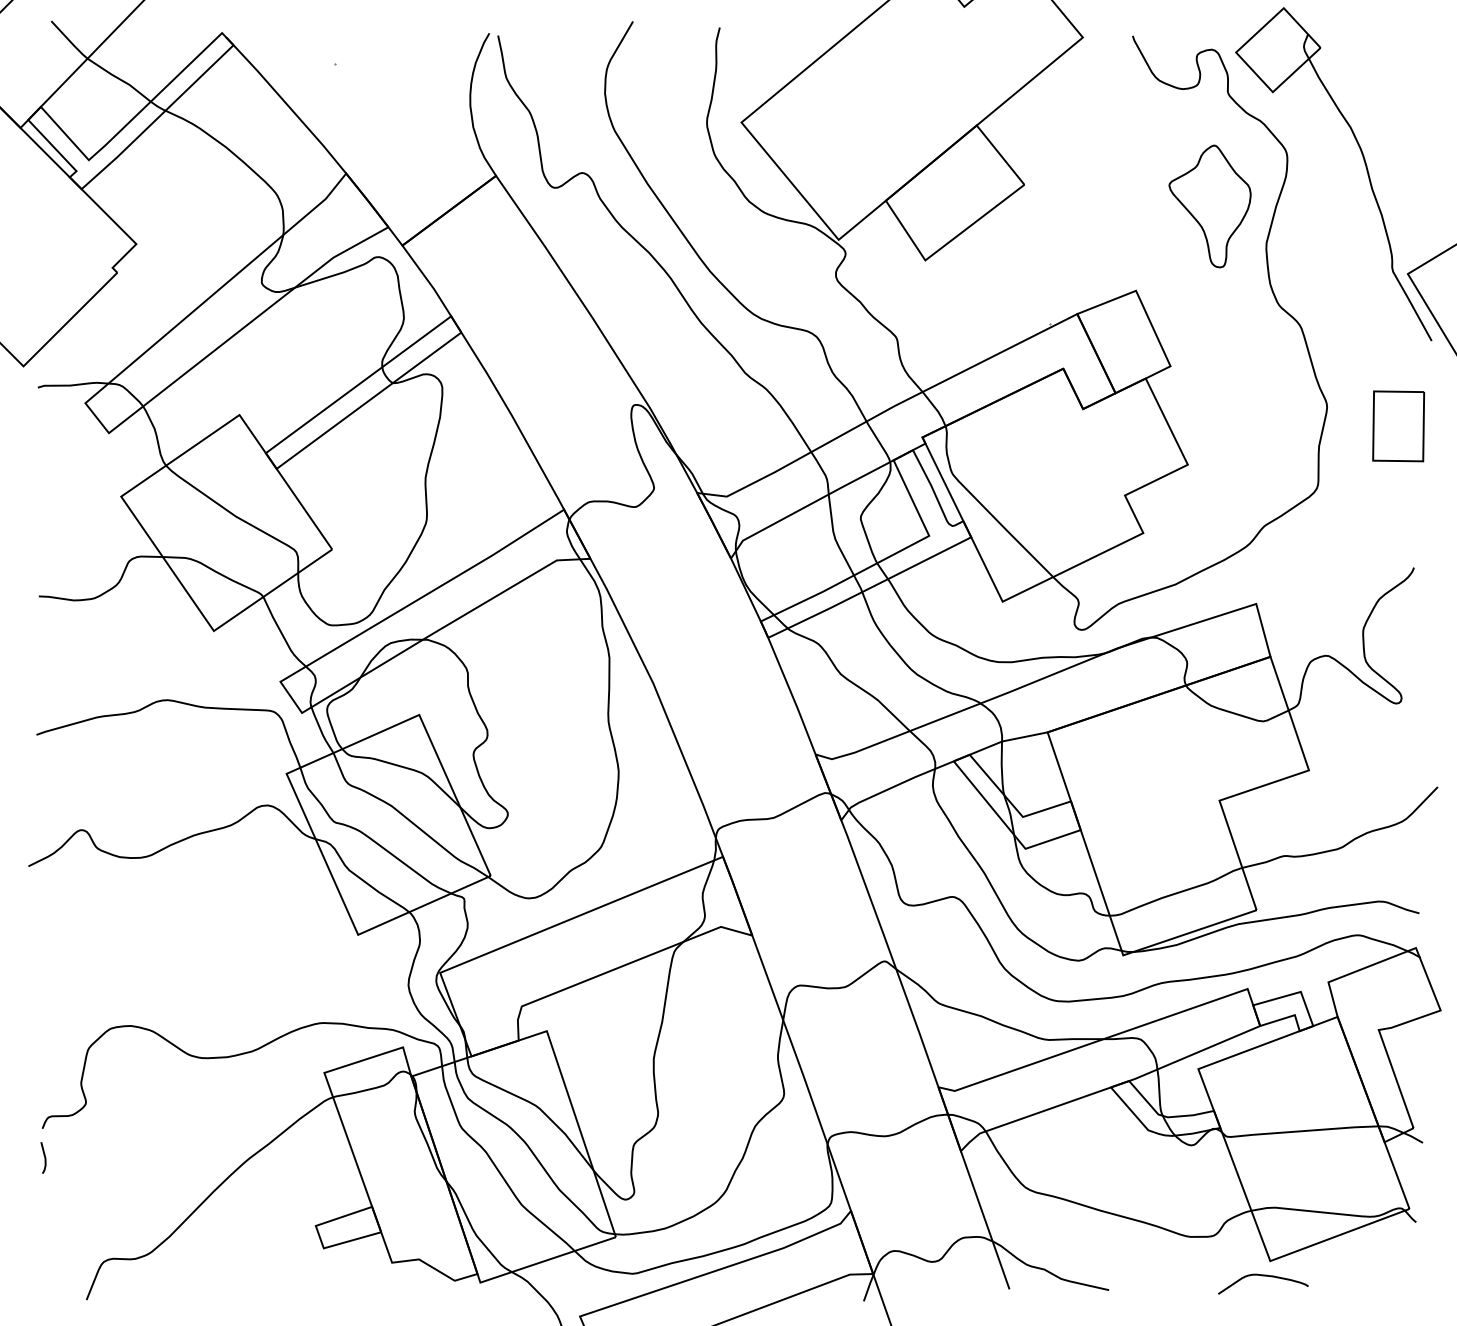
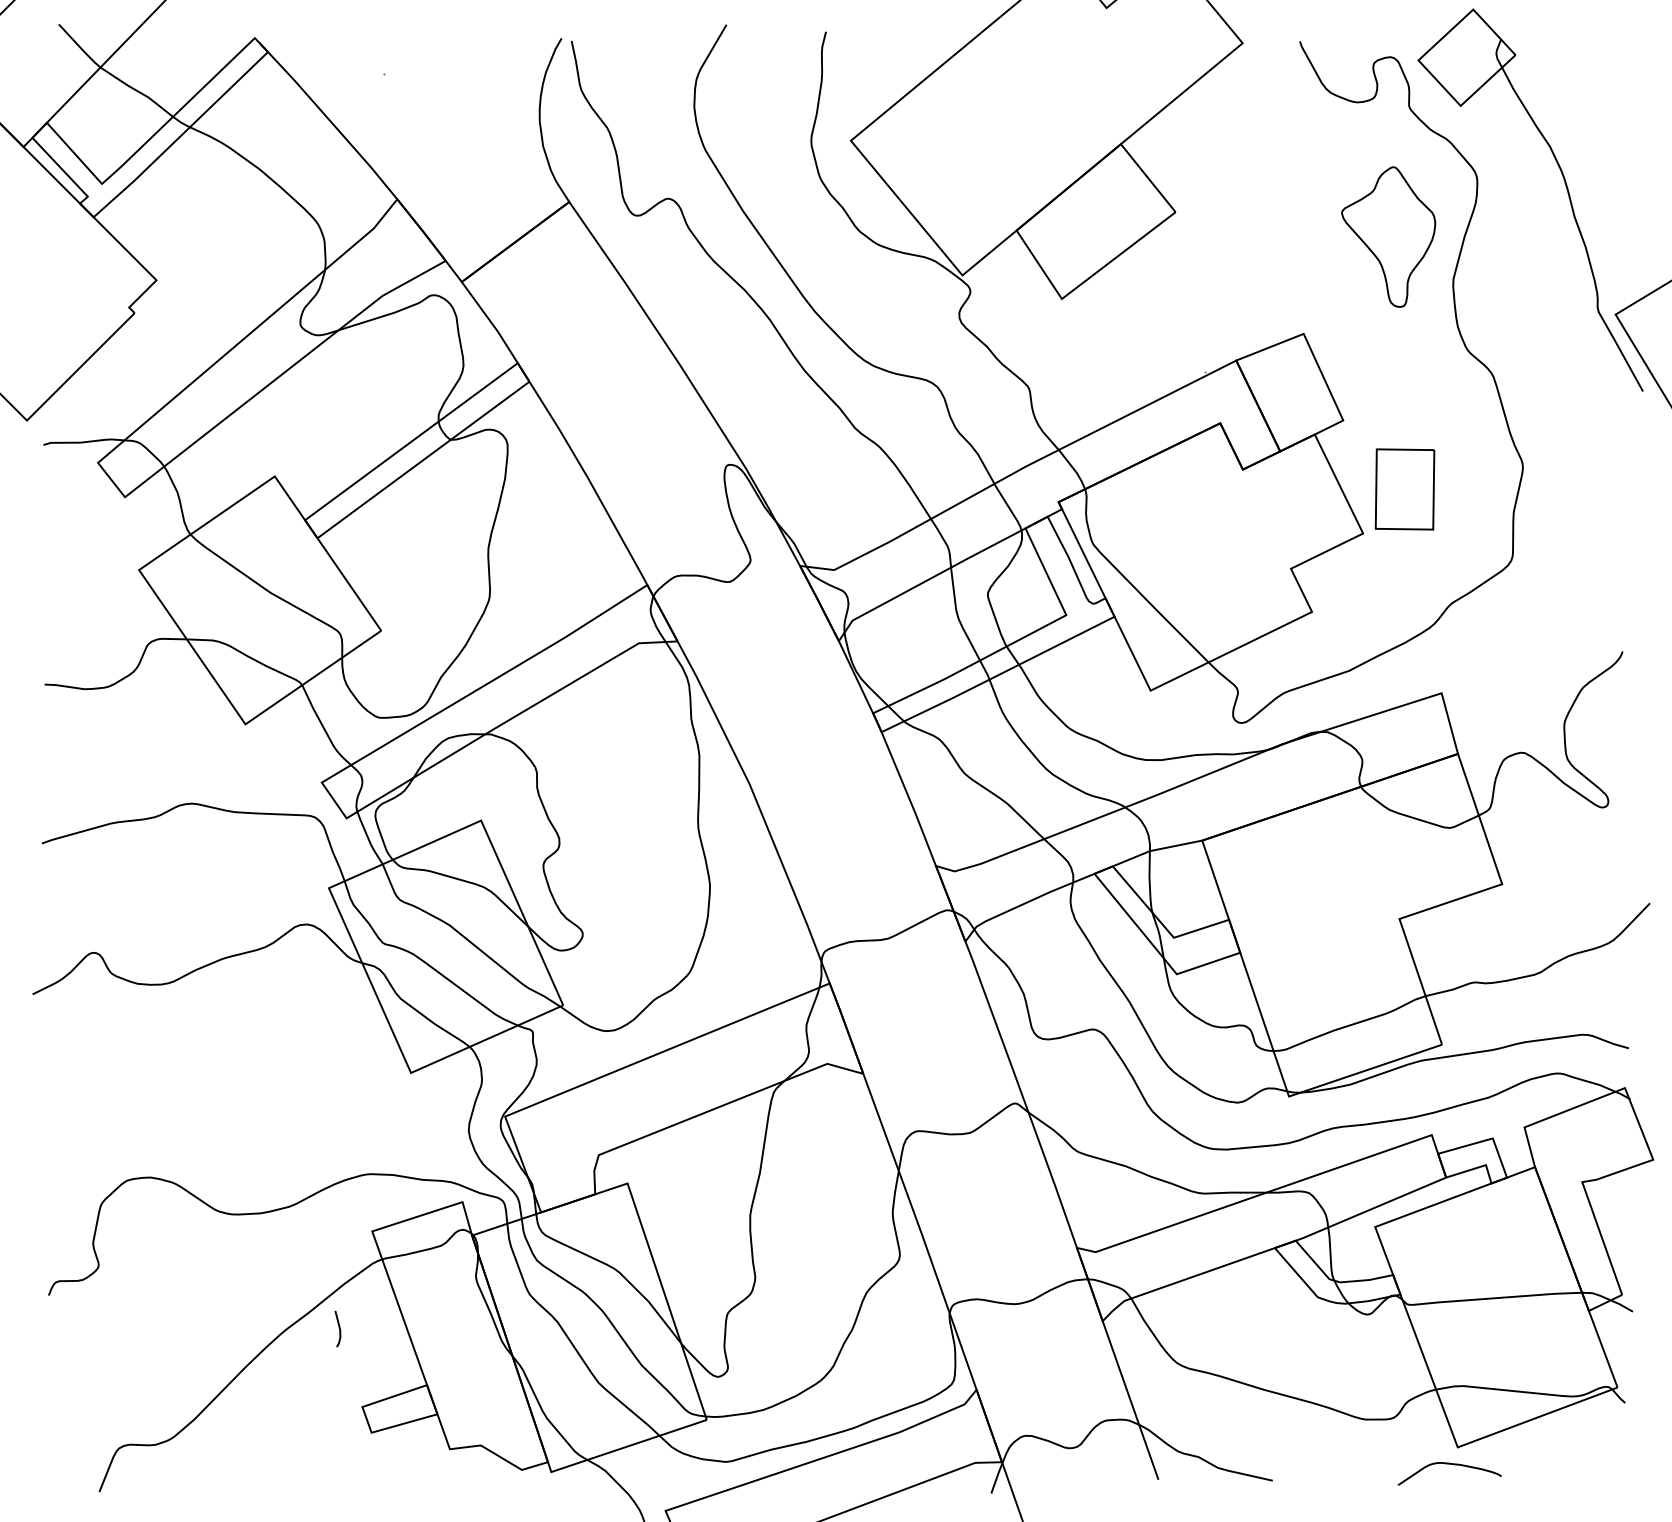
part: (1398, 426) -> (1404, 489), moved
line: (44, 1156) -> (338, 1327), moved

